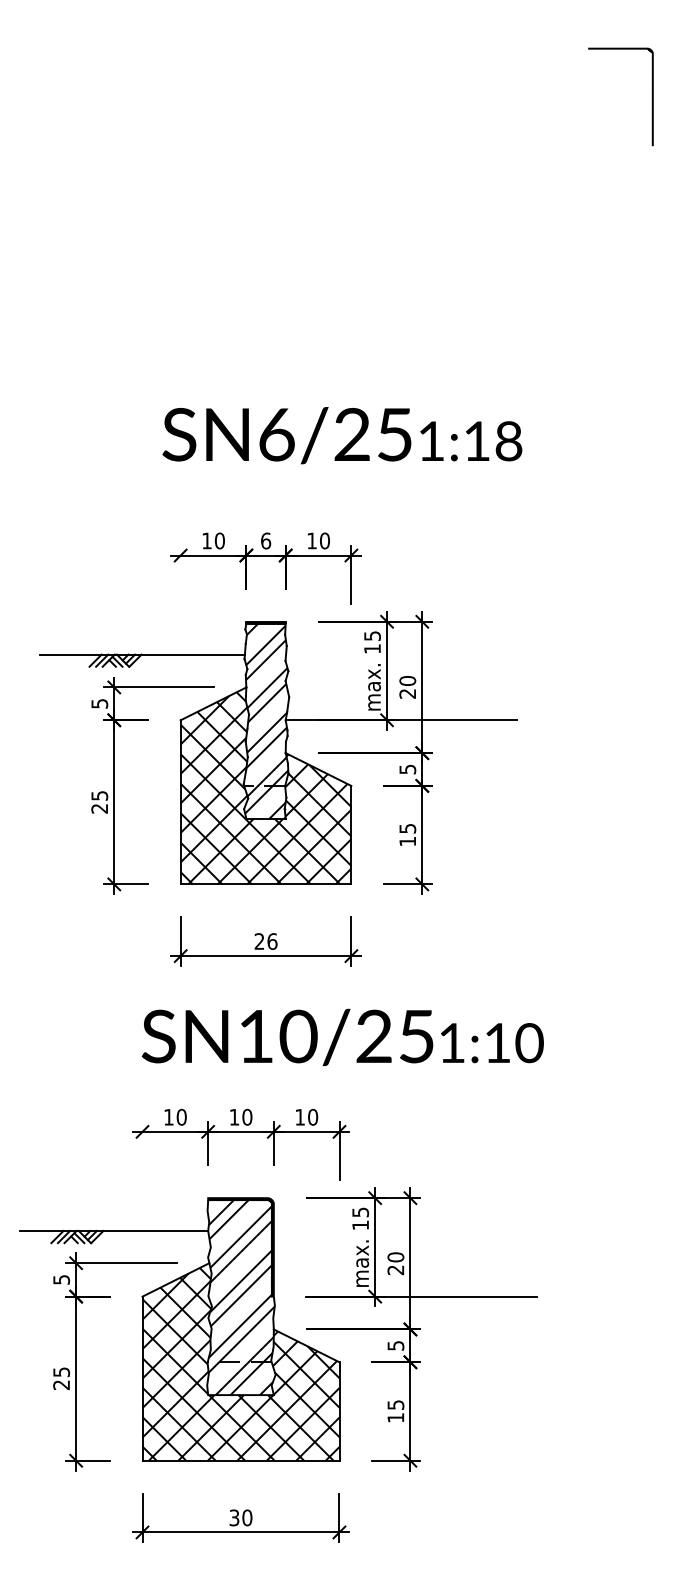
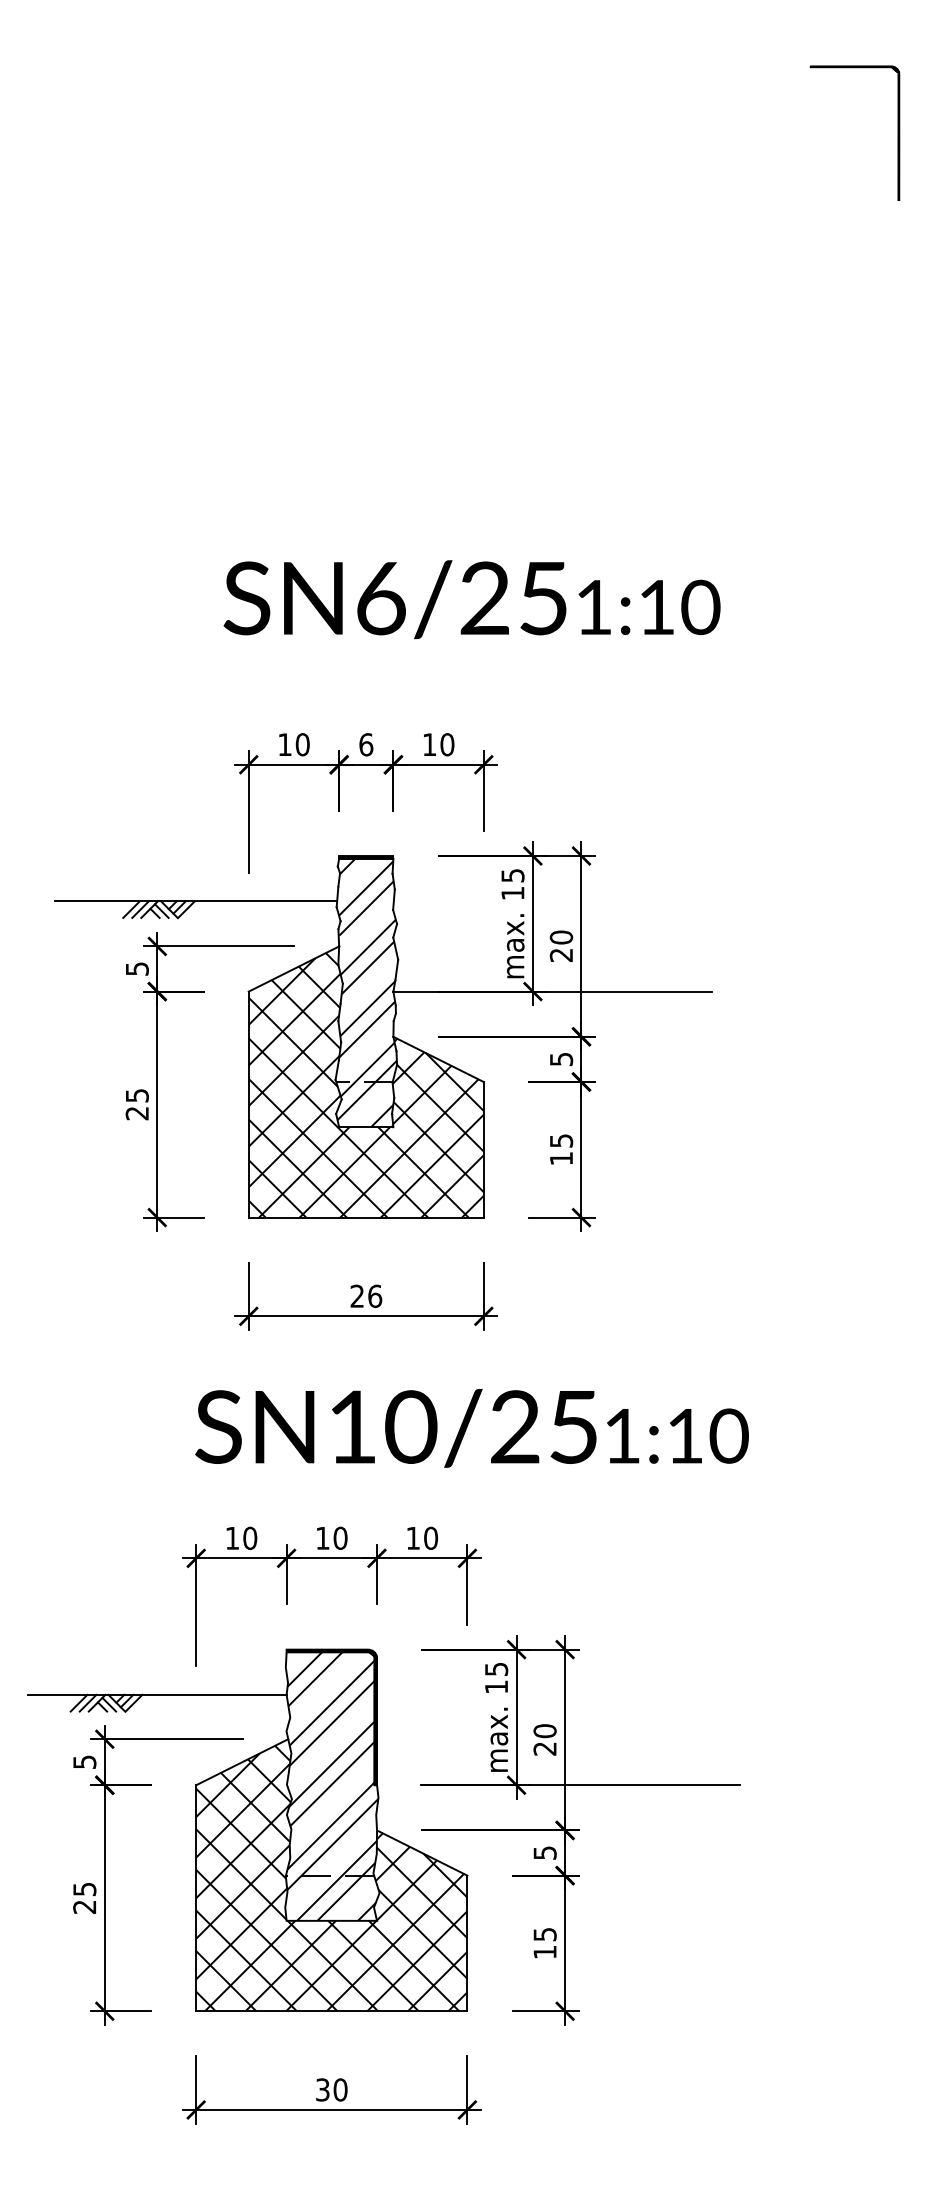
text: (508, 441) -> (700, 607), 1:18 -> 1:10
line: (180, 589) -> (248, 811), added
line: (142, 1166) -> (196, 1606), added

